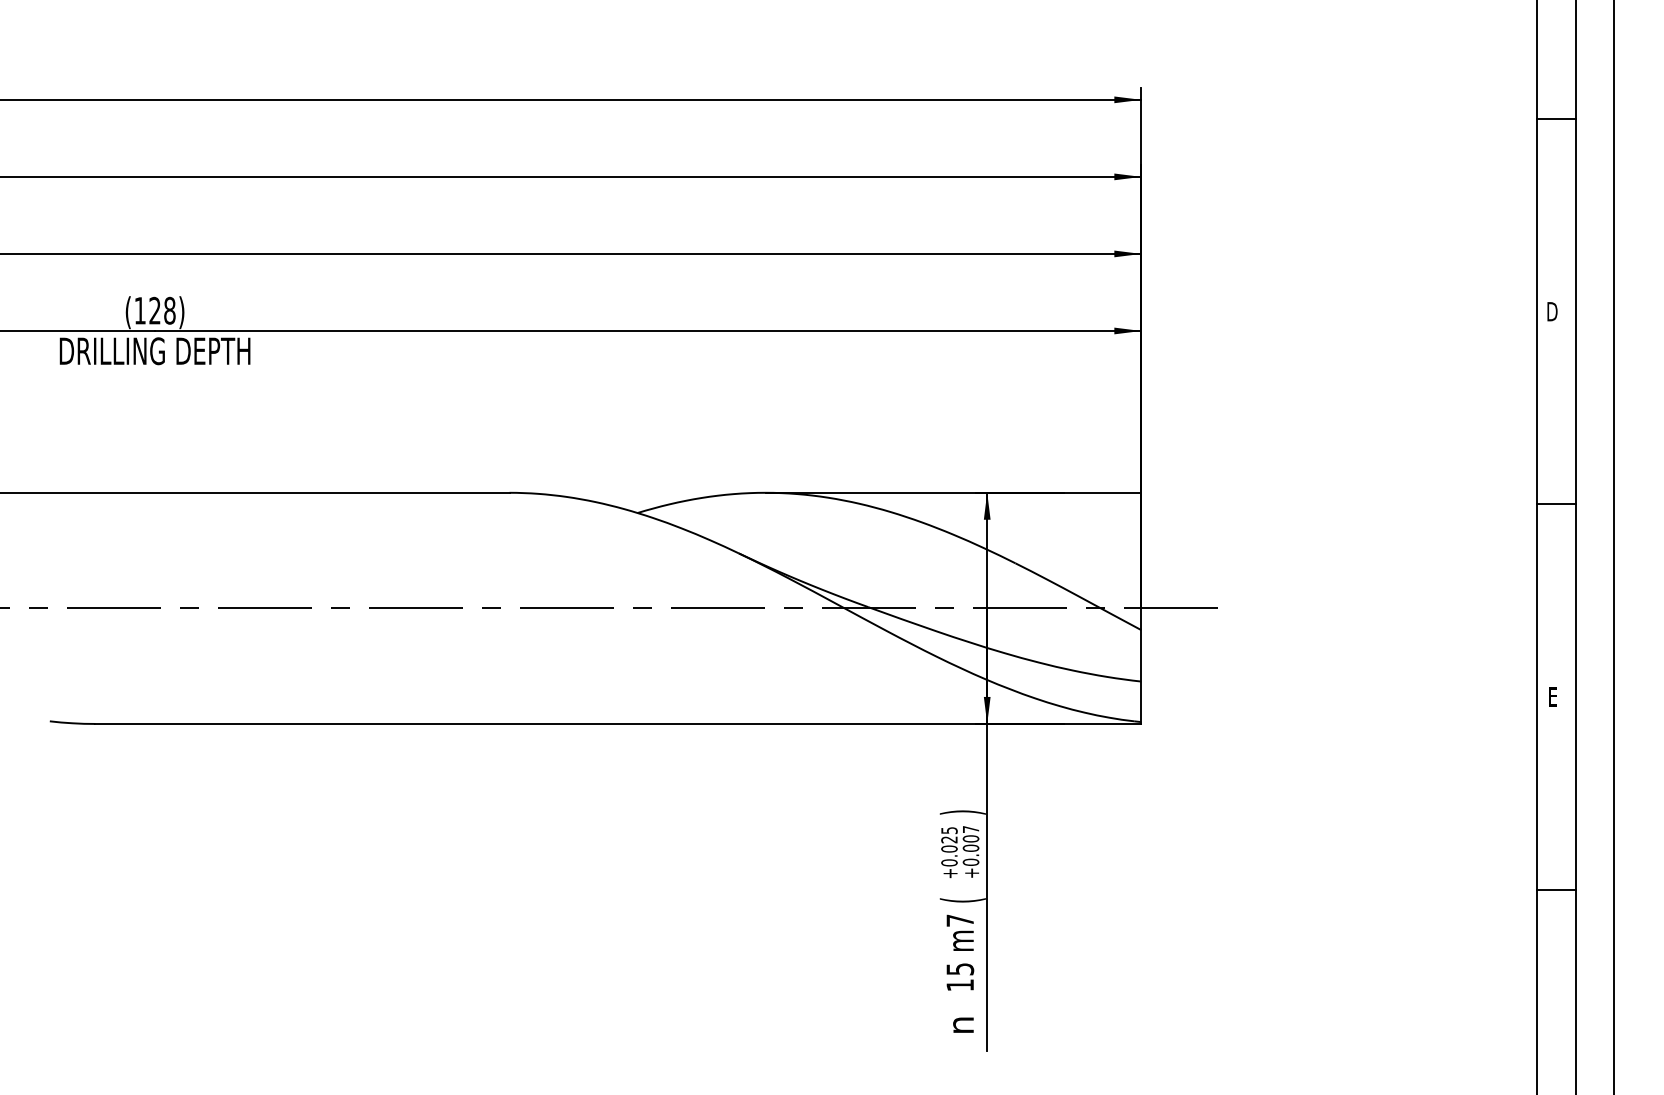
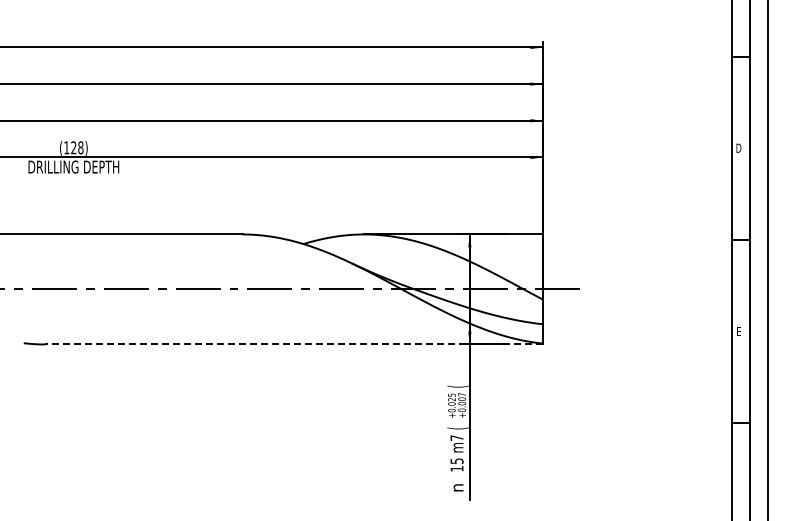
line: (618, 724) -> (294, 344), solid -> dashed
text: (961, 812) -> (457, 386), ) -> (

